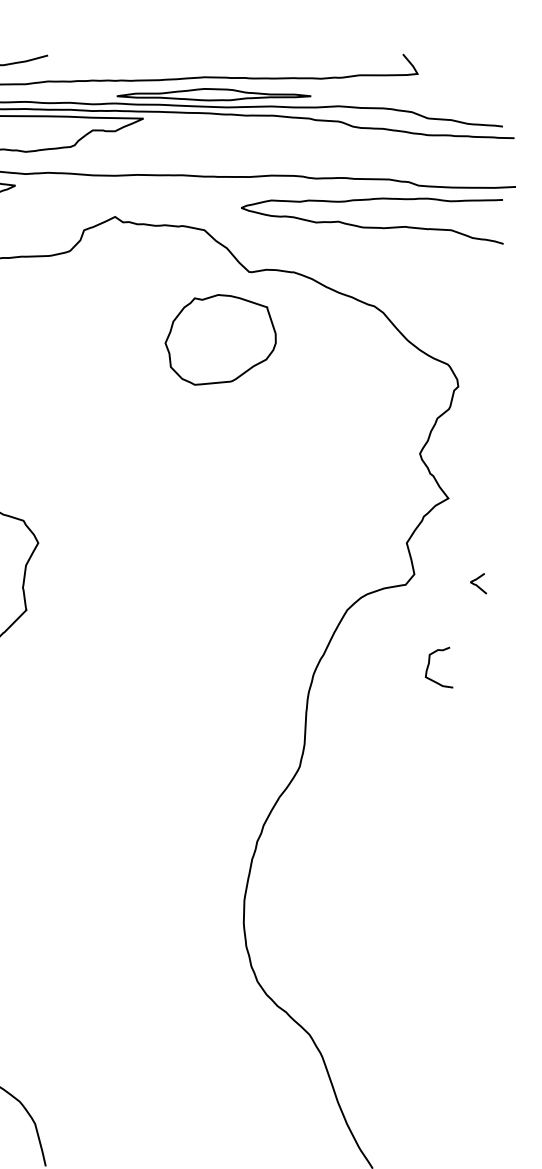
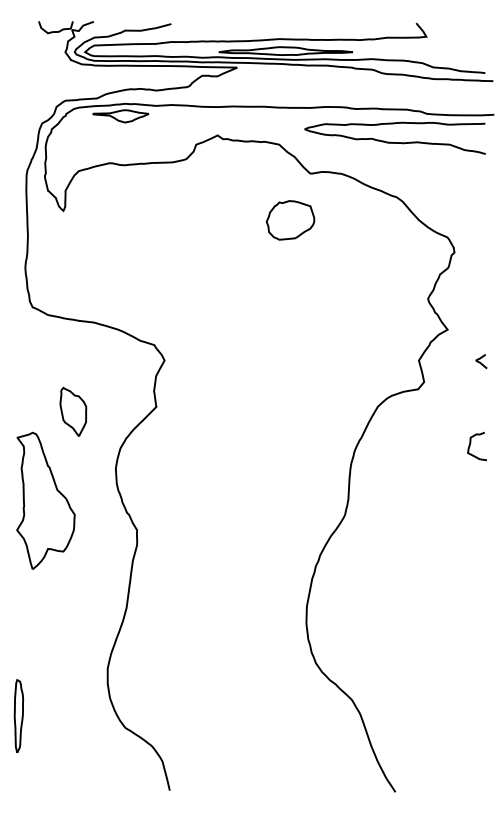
part: (220, 340) -> (290, 220), size x0.62
curve: (477, 583) -> (480, 361), moved
curve: (430, 663) -> (471, 443), moved

